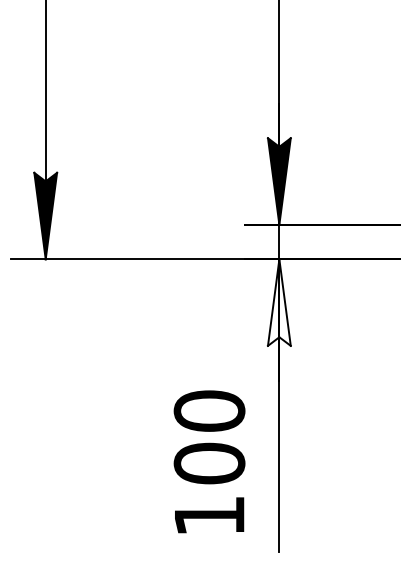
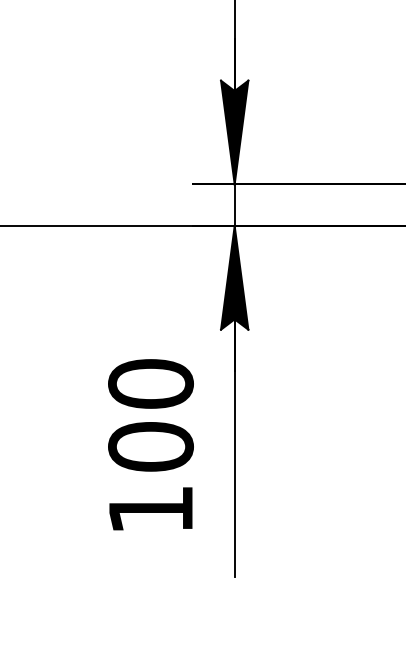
fill: (278, 302) -> (233, 277), added
text: (209, 461) -> (150, 444), moved

